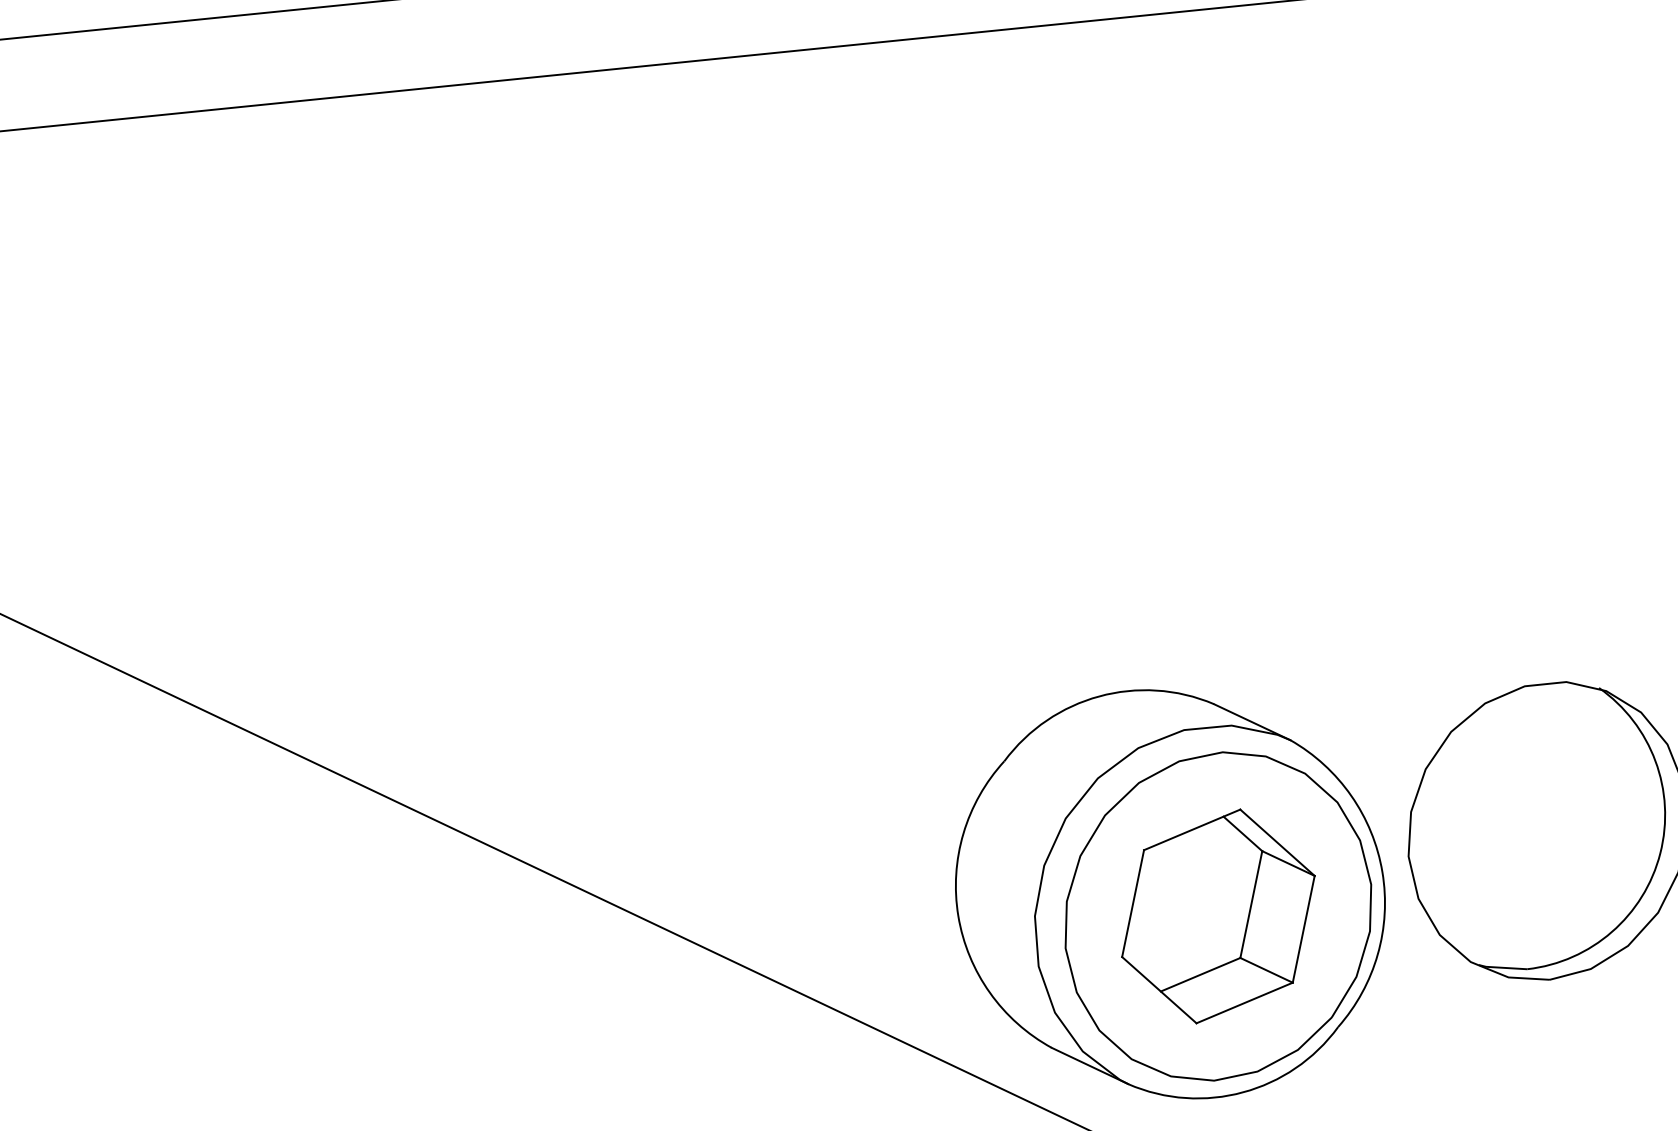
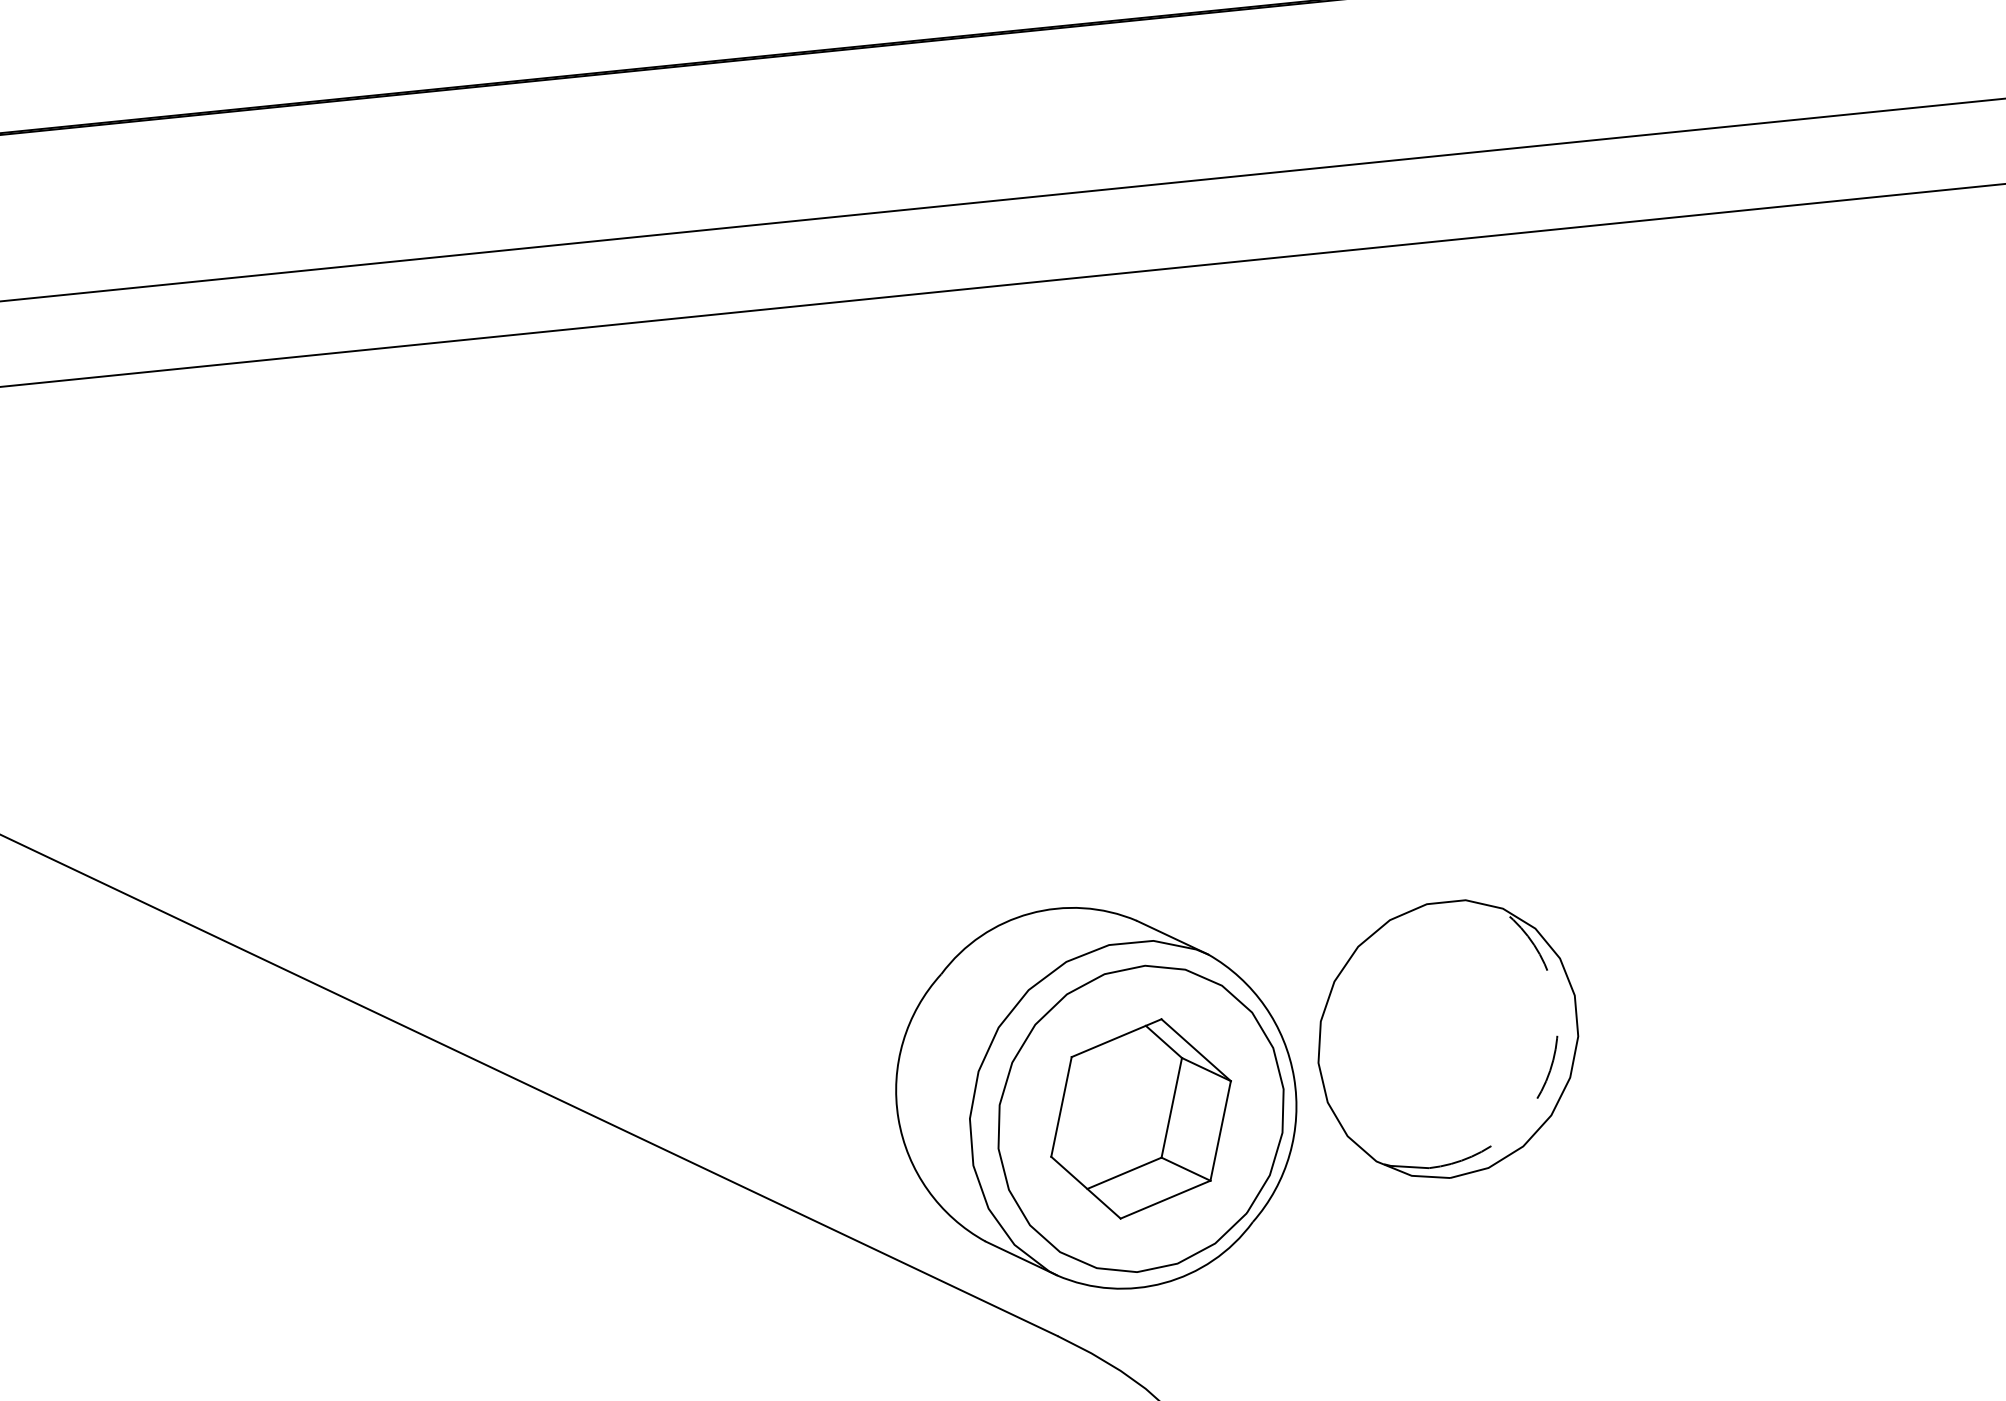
arc: (1660, 853) -> (1553, 1060), solid -> dashed

